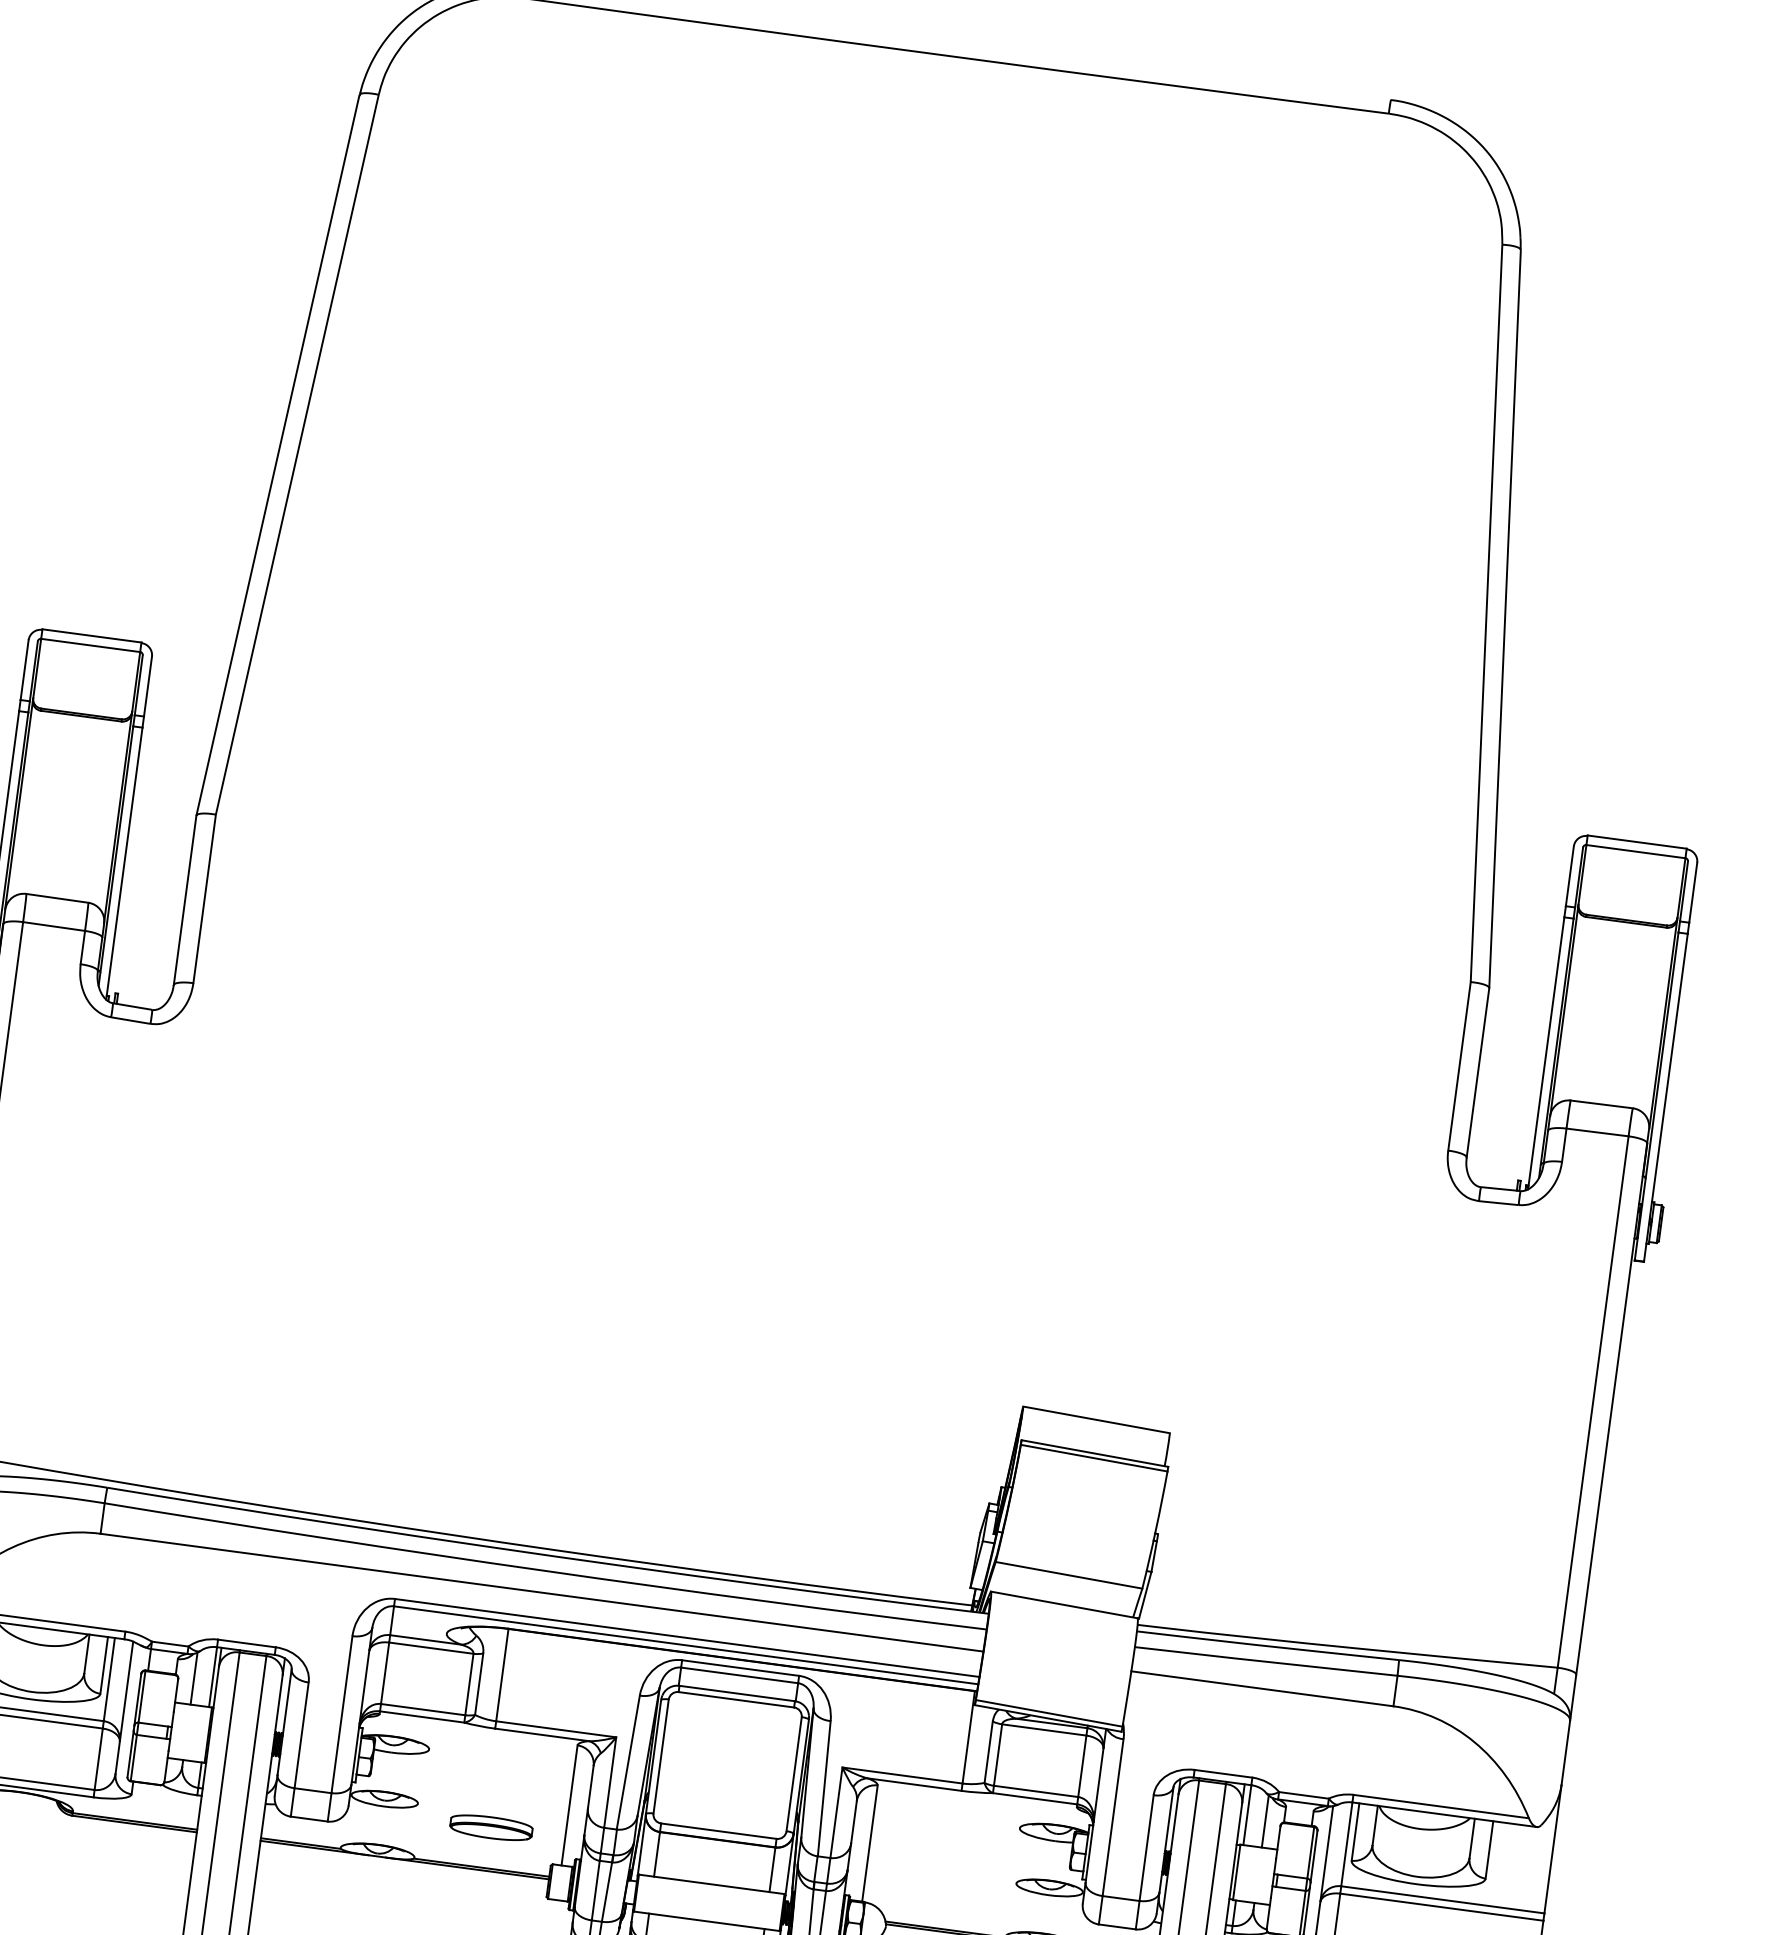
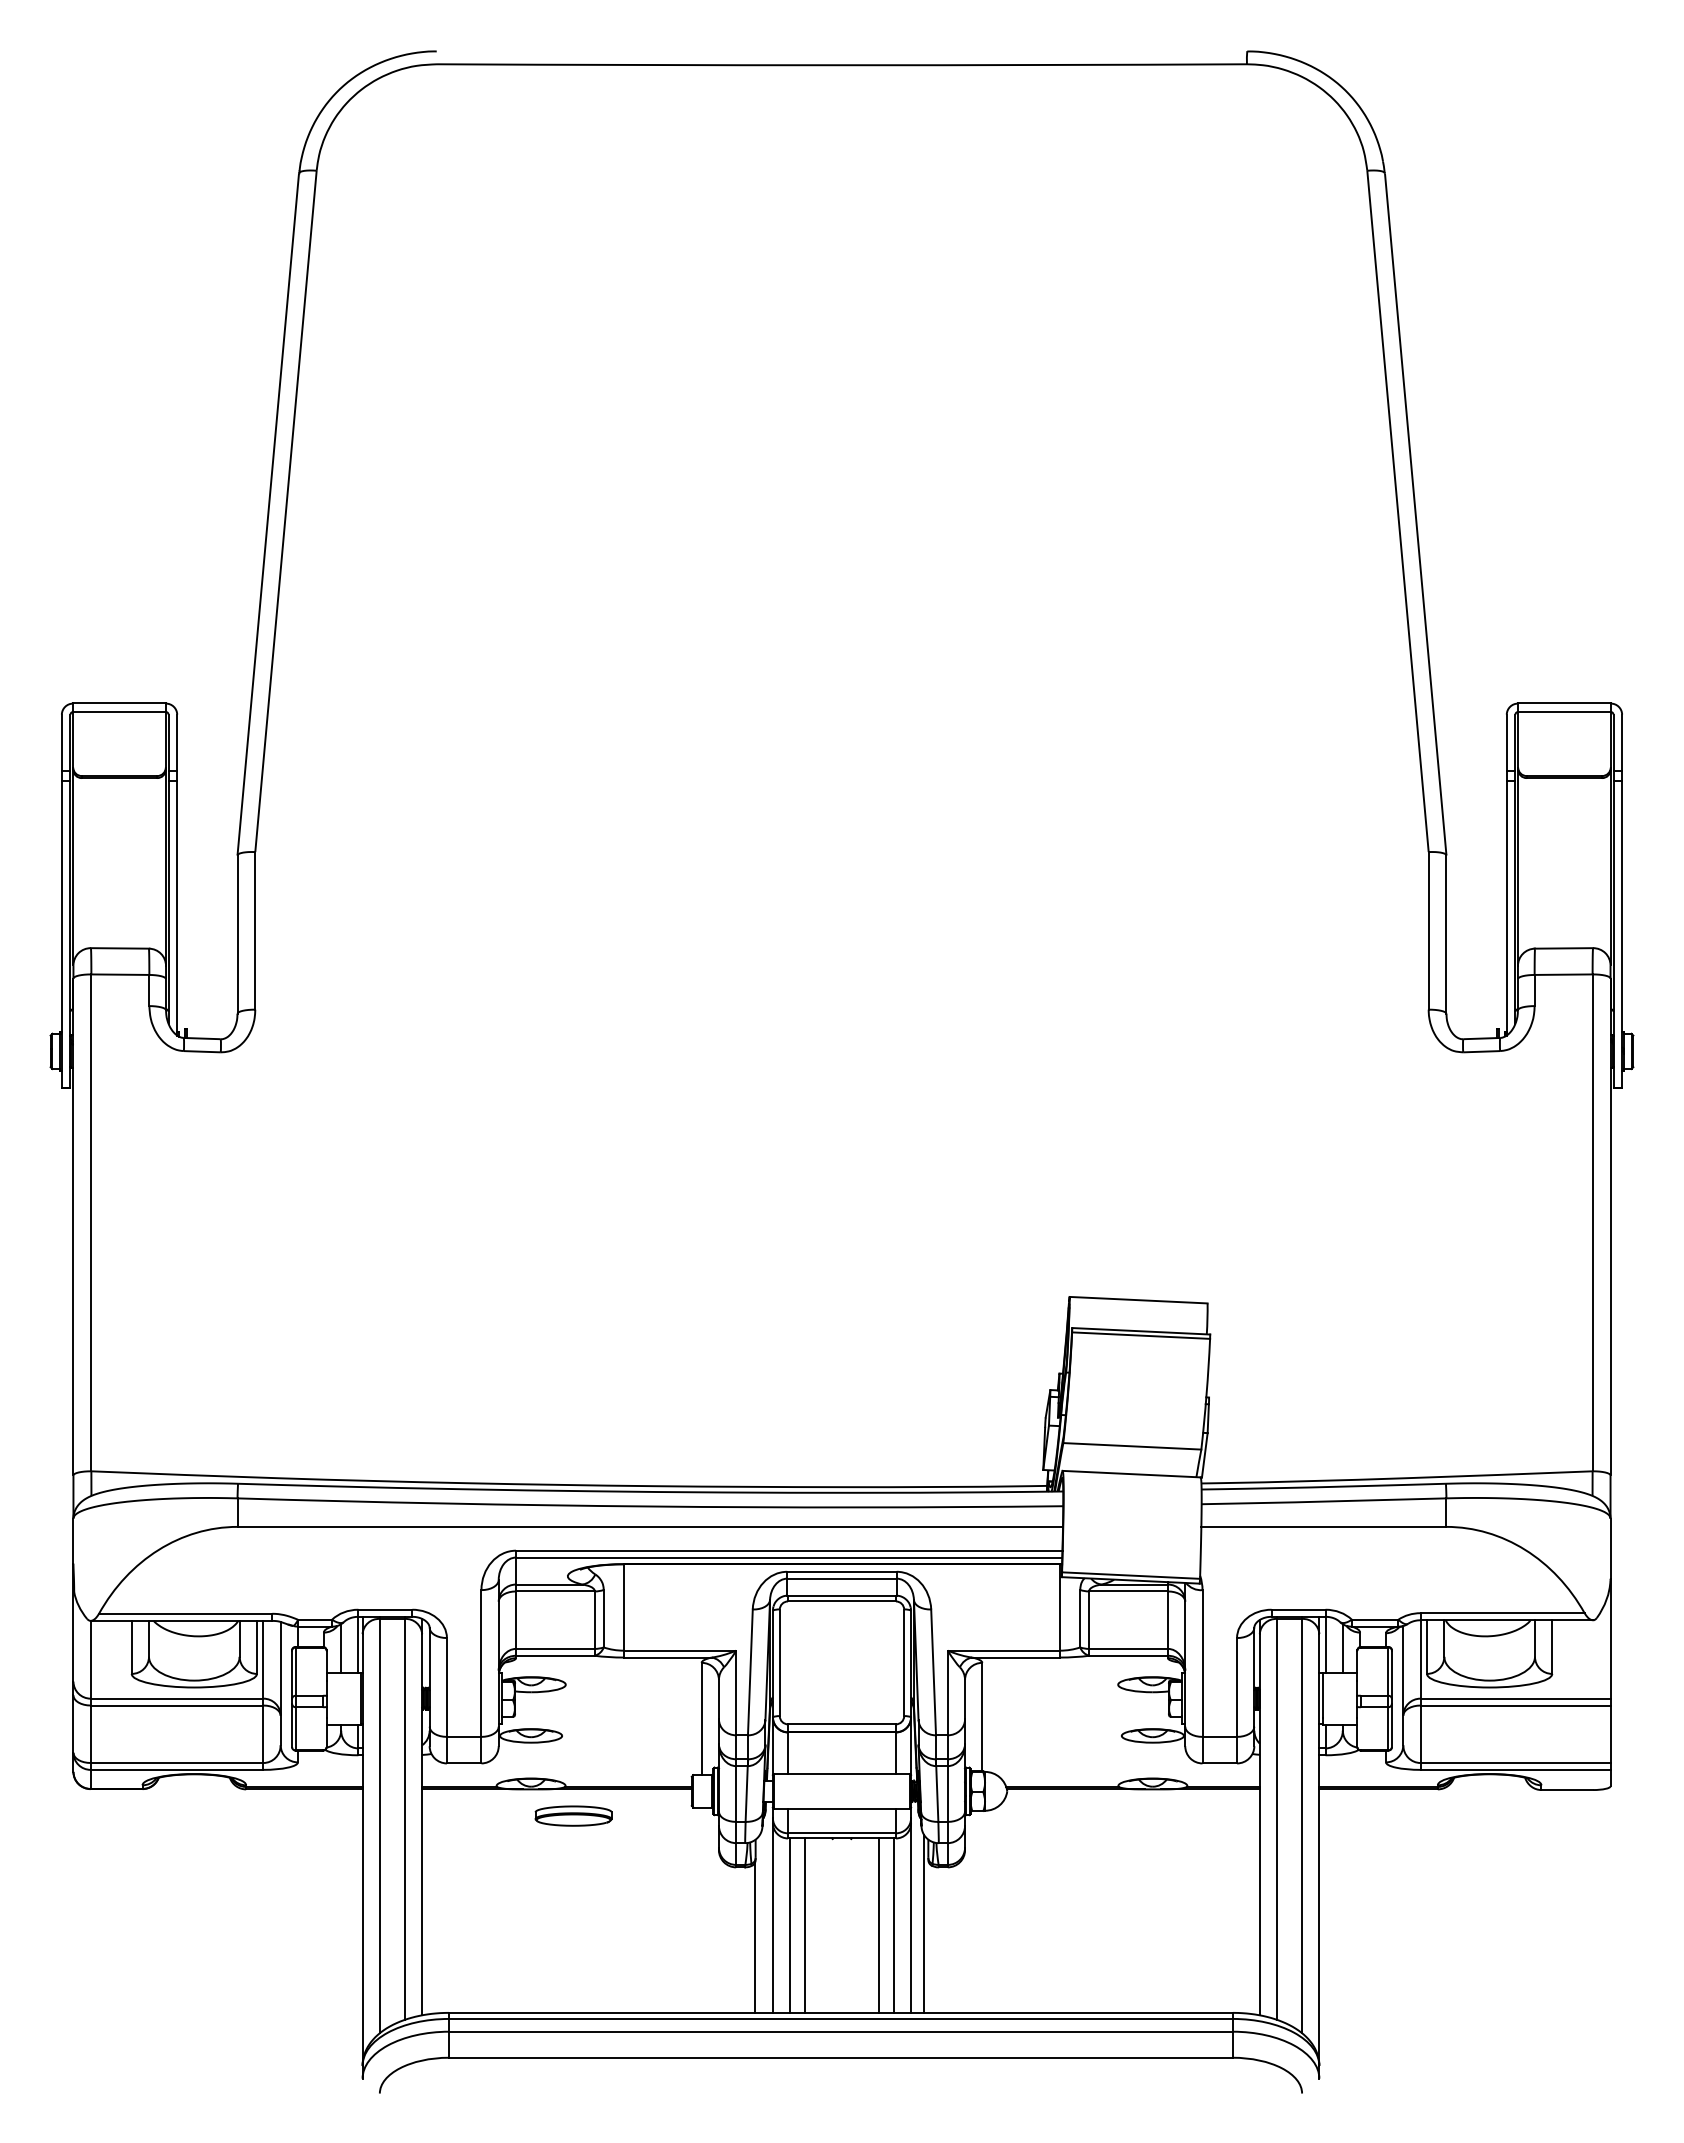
part: (491, 1827) -> (573, 1815), moved

